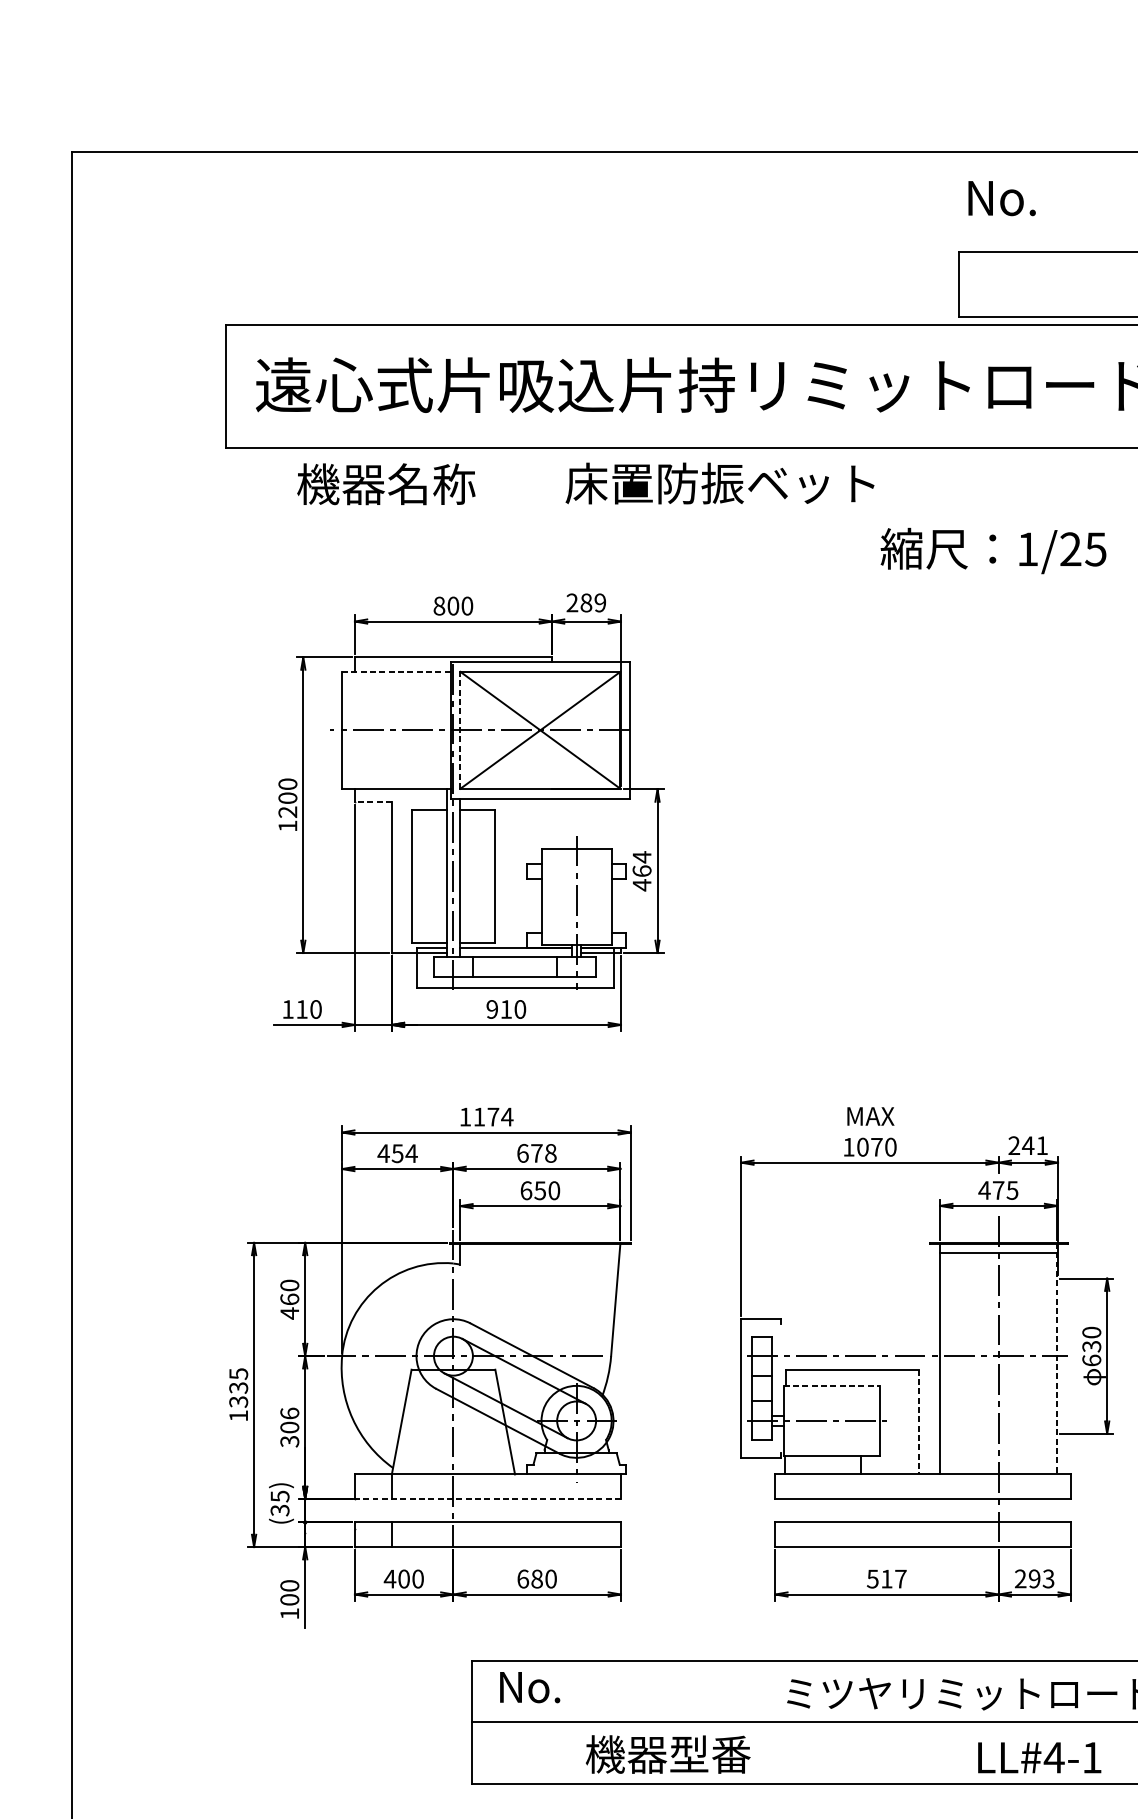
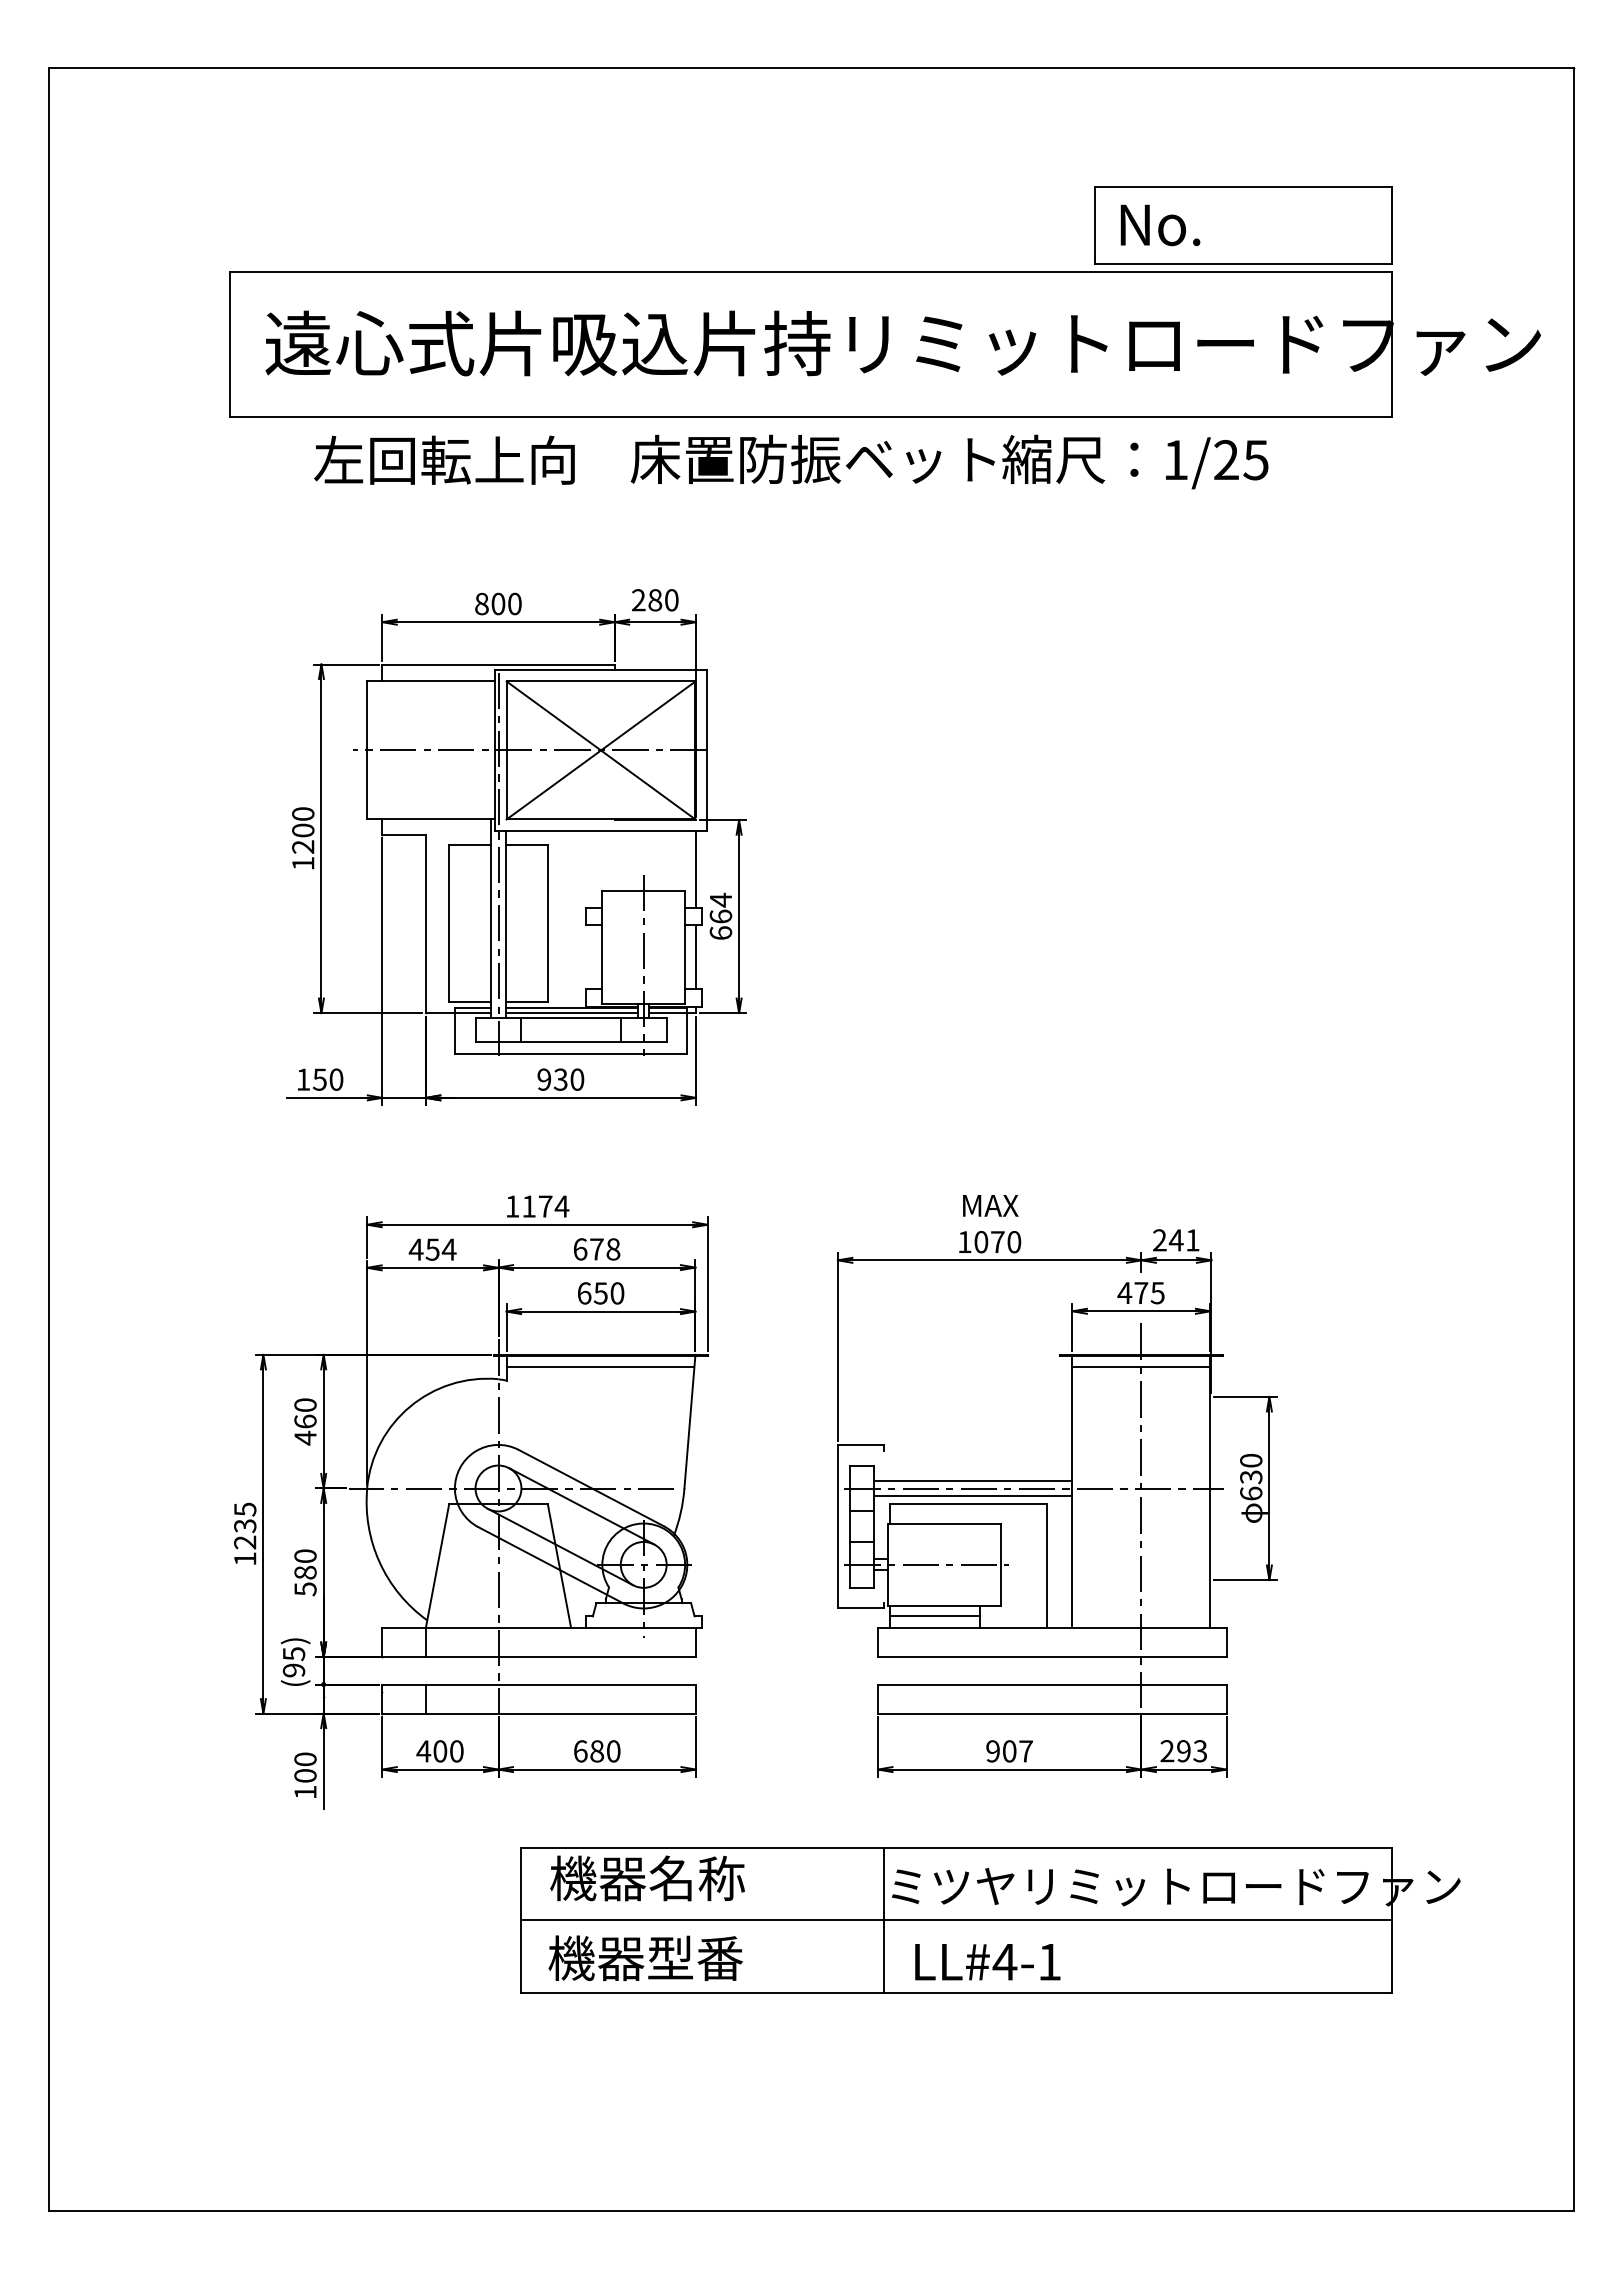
text: (1002, 198) -> (1160, 225), moved
text: (407, 483) -> (444, 459), 機器名称 -> 左回転上向
text: (993, 550) -> (1135, 461), moved
text: (600, 603) -> (671, 600), 289 -> 280
line: (396, 671) -> (431, 681), dashed -> solid
line: (460, 730) -> (506, 750), dashed -> solid
line: (373, 801) -> (404, 834), dashed -> solid
line: (621, 831) -> (696, 869), added
text: (641, 884) -> (720, 932), 464 -> 664
line: (621, 905) -> (696, 957), added
line: (515, 953) -> (571, 1013), added
text: (301, 1009) -> (319, 1079), 110 -> 150
text: (506, 1009) -> (560, 1079), 910 -> 930
line: (539, 1252) -> (600, 1366), added
line: (856, 1350) -> (973, 1481), added
line: (1057, 1358) -> (1210, 1491), dashed -> solid
line: (856, 1362) -> (973, 1495), added
line: (831, 1385) -> (944, 1523), dashed -> solid
text: (238, 1401) -> (245, 1542), 1335 -> 1235
line: (919, 1422) -> (1047, 1566), dashed -> solid
text: (289, 1427) -> (305, 1572), 306 -> 580
line: (823, 1464) -> (934, 1616), added
line: (488, 1498) -> (539, 1656), dashed -> solid
text: (280, 1510) -> (294, 1670), (35) -> (95)
text: (880, 1579) -> (1001, 1751), 517 -> 907
text: (579, 1686) -> (647, 1878), No. -> 機器名称
line: (779, 1721) -> (883, 1919), added
text: (668, 1753) -> (645, 1957), moved
text: (1039, 1758) -> (987, 1962), moved

